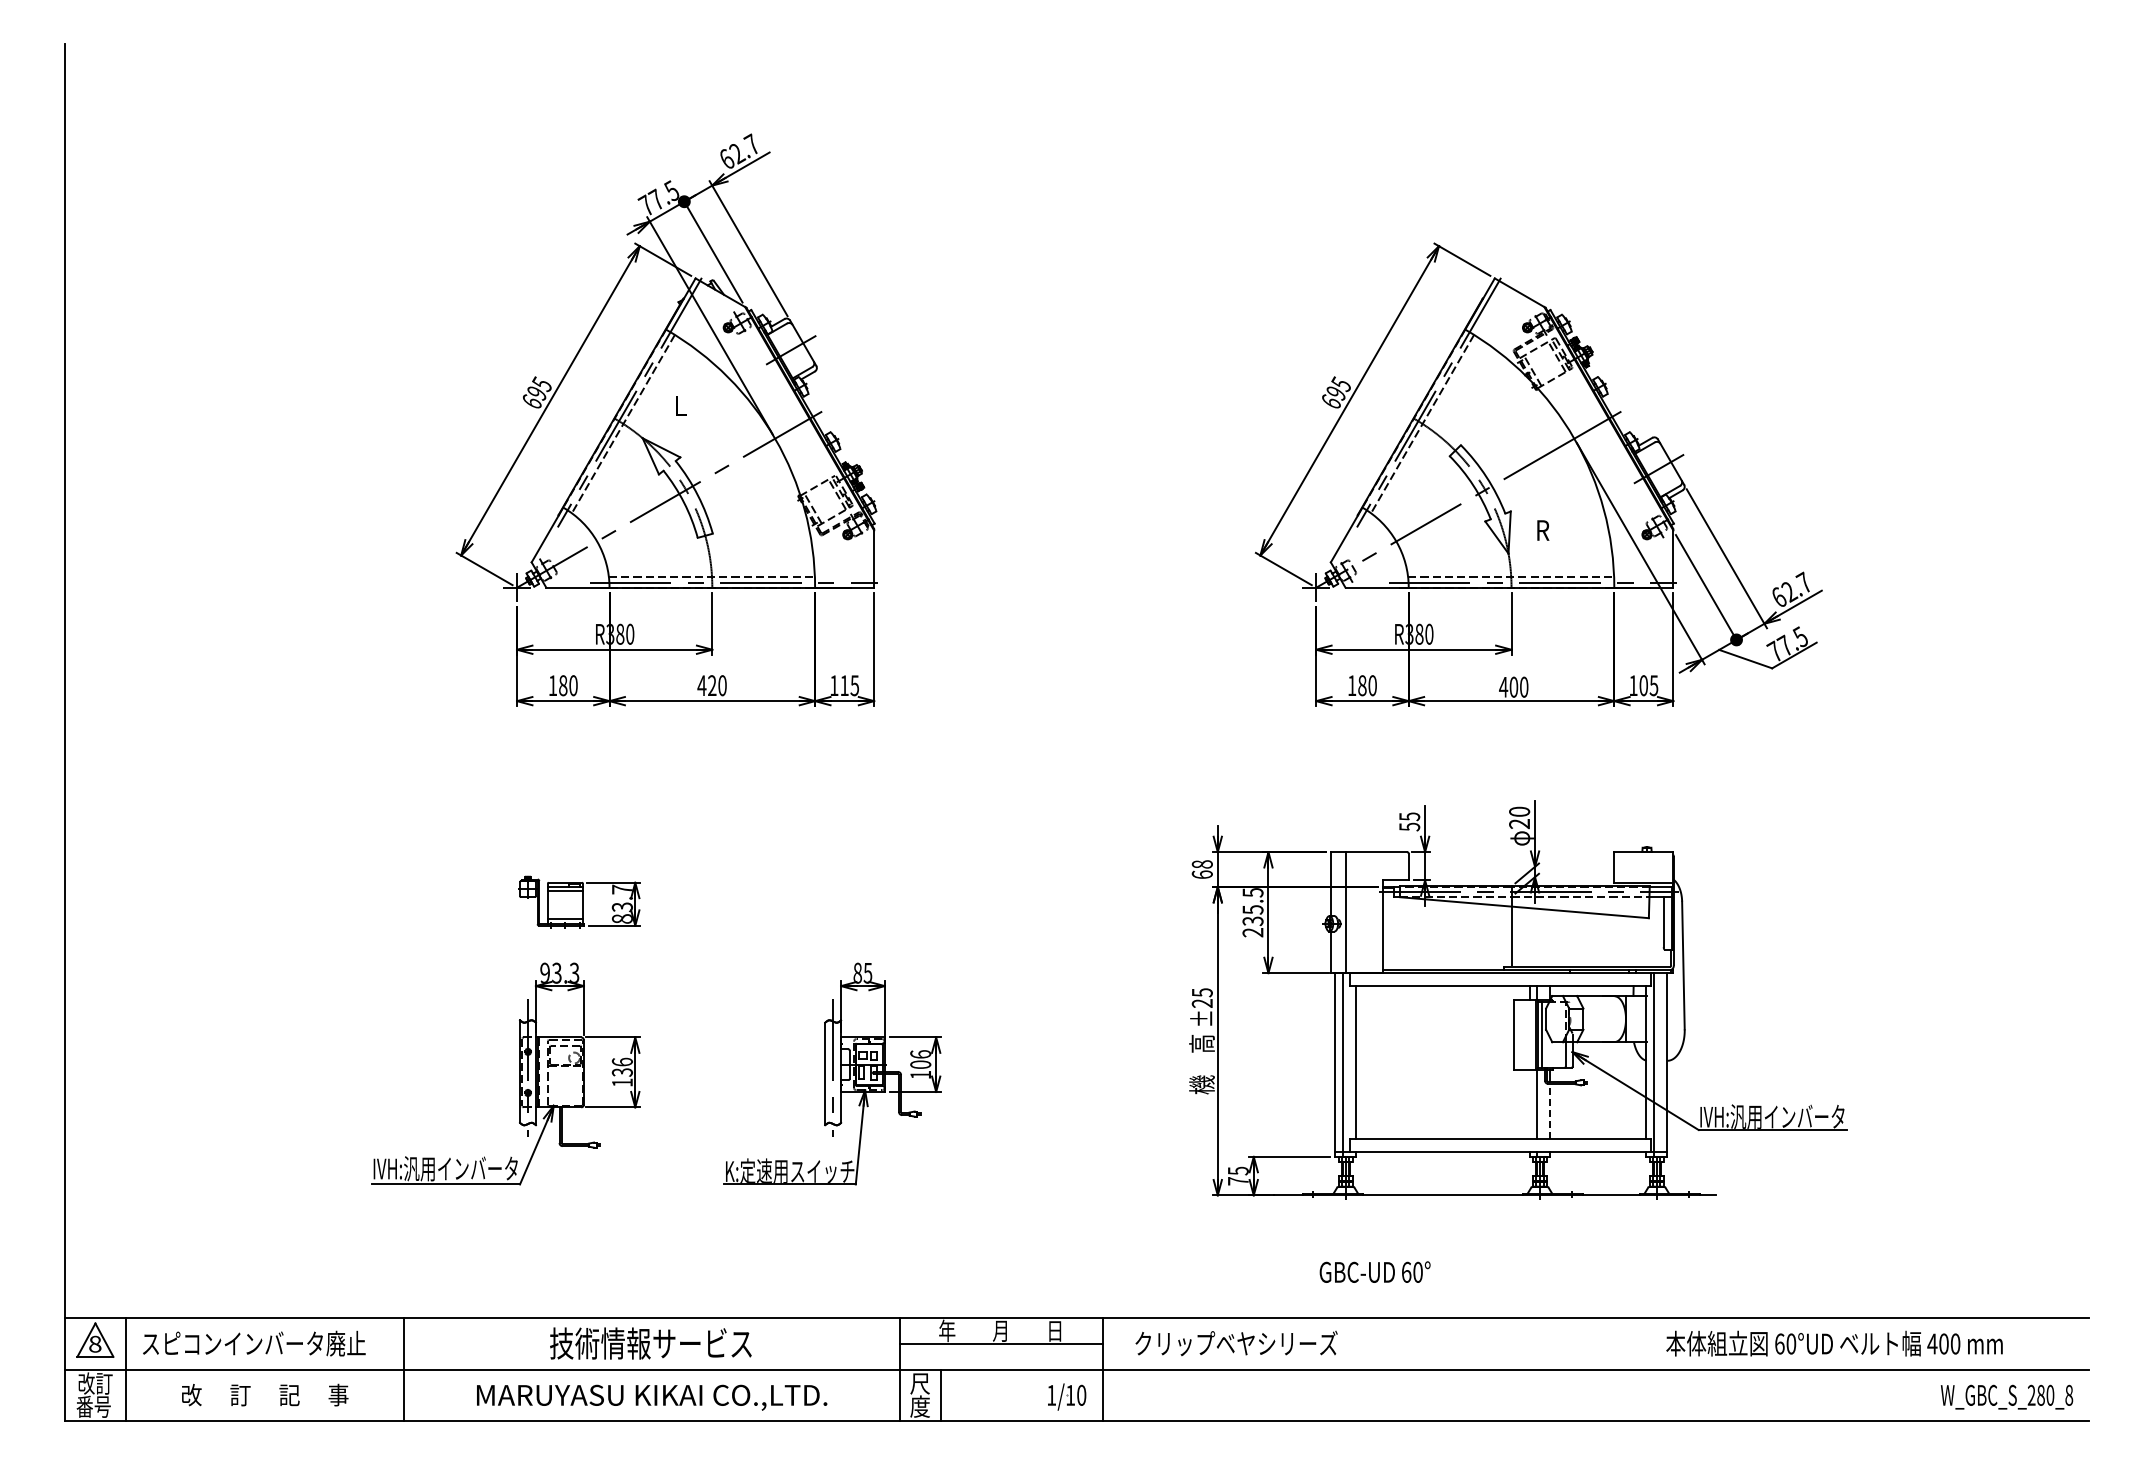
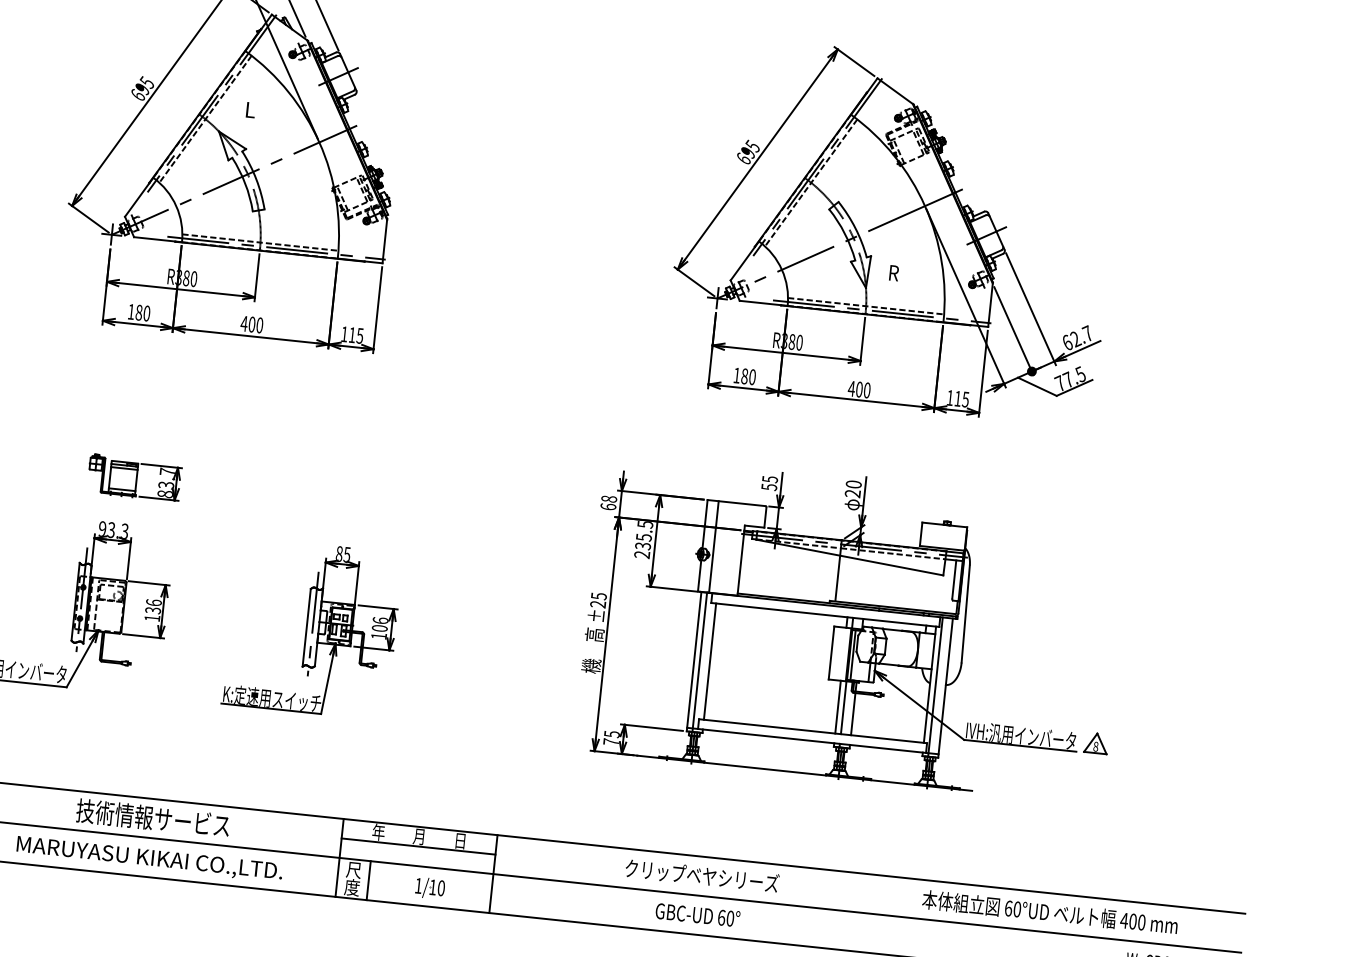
text: (712, 685) -> (252, 324), 420 -> 400
text: (1643, 685) -> (957, 398), 105 -> 115
line: (1529, 1104) -> (838, 707), added
line: (1550, 1111) -> (853, 714), dashed -> solid
part: (1871, 1116) -> (1096, 743), added
text: (1374, 1271) -> (697, 914), moved
text: (1236, 1343) -> (702, 875), moved
part: (1067, 1396) -> (430, 887), moved

